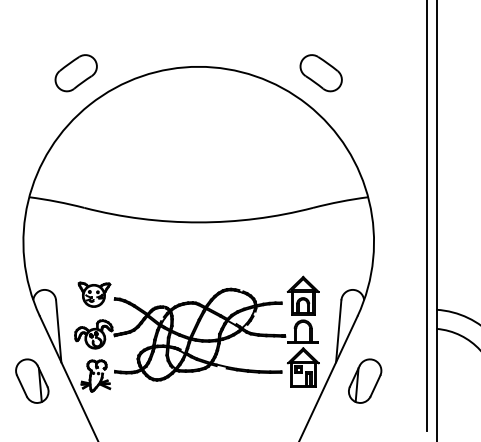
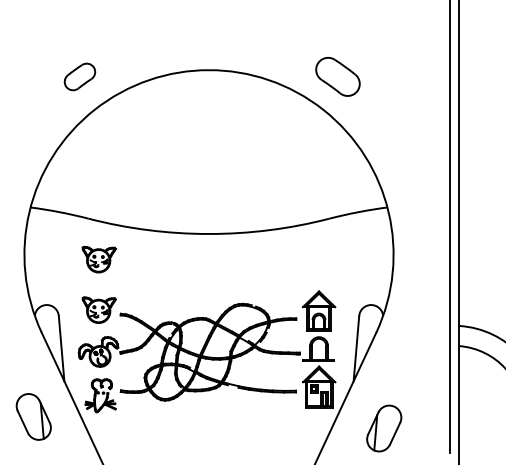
part: (75, 73) -> (79, 77), size x0.7
part: (94, 246) -> (99, 259), added
part: (32, 380) -> (33, 416), moved
part: (365, 380) -> (384, 427), moved

